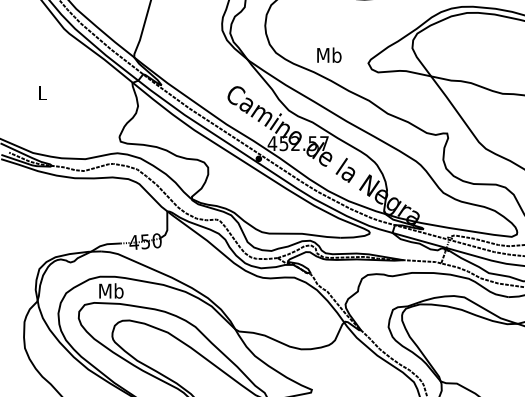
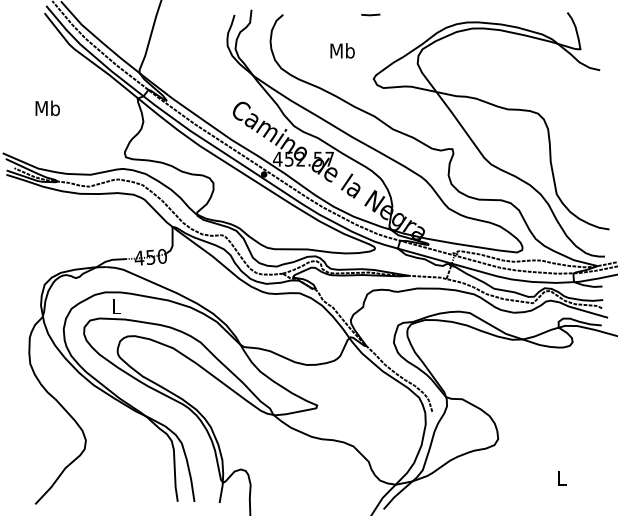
text: (329, 54) -> (342, 50), moved
text: (42, 92) -> (47, 108), L -> Mb
text: (111, 290) -> (116, 306), Mb -> L

